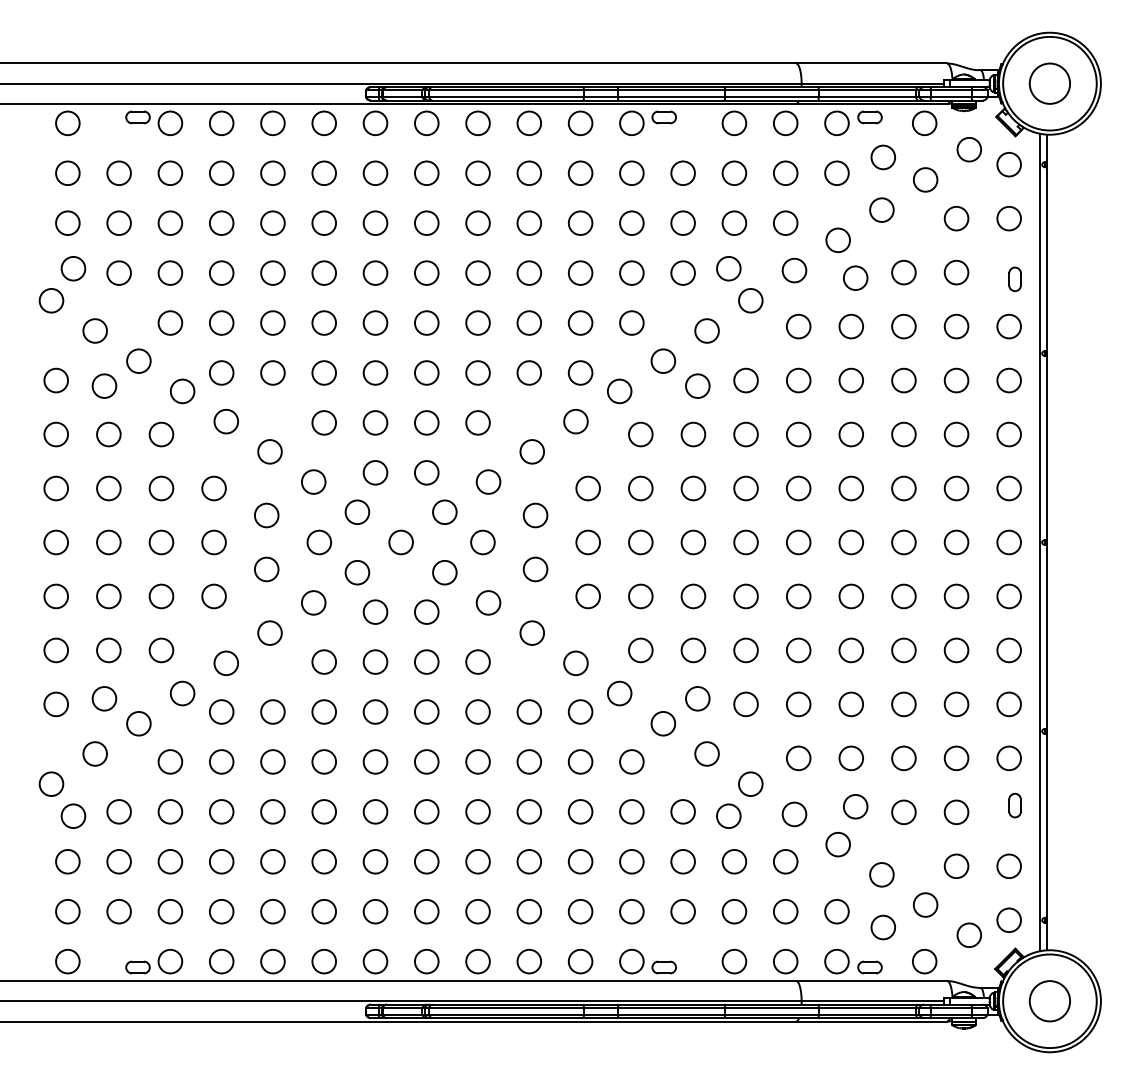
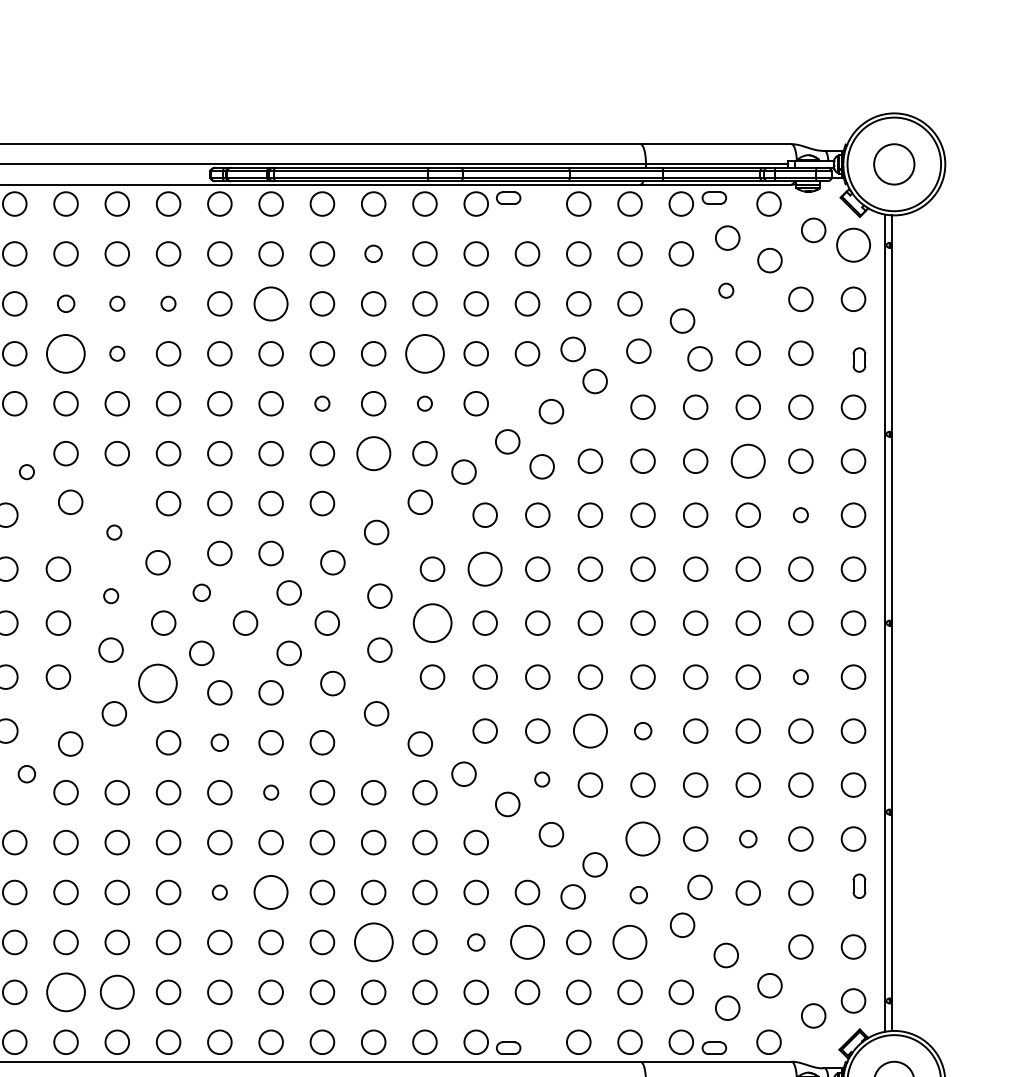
circle: (1008, 164) -> (852, 245), size x1.4
circle: (528, 172) -> (372, 253), size x0.7
circle: (881, 209) -> (725, 290), size x0.6
circle: (221, 222) -> (65, 303), size x0.7
circle: (272, 222) -> (116, 303), size x0.6
circle: (323, 222) -> (167, 303), size x0.6
circle: (426, 222) -> (270, 303), size x1.4
circle: (221, 272) -> (65, 353), size x1.6
circle: (272, 272) -> (116, 353), size x0.6
circle: (580, 272) -> (424, 353), size x1.6
circle: (477, 322) -> (321, 403), size x0.6
circle: (580, 322) -> (424, 403), size x0.6
circle: (528, 372) -> (372, 453), size x1.4
circle: (903, 380) -> (747, 461), size x1.4
circle: (182, 391) -> (26, 472), size x0.6
circle: (956, 434) -> (800, 515), size x0.6
circle: (269, 451) -> (113, 532), size x0.6
circle: (640, 488) -> (484, 569), size x1.4
circle: (357, 511) -> (201, 592), size x0.7
circle: (266, 515) -> (110, 596), size x0.6
circle: (587, 542) -> (431, 623), size x1.6
circle: (956, 596) -> (800, 677), size x0.6
circle: (313, 602) -> (157, 683), size x1.6
circle: (745, 650) -> (589, 731), size x1.4
circle: (798, 650) -> (642, 731), size x0.7
circle: (375, 661) -> (219, 742), size x0.7
circle: (182, 693) -> (26, 774), size x0.7
circle: (697, 698) -> (541, 779), size x0.6
circle: (426, 711) -> (270, 792), size x0.6
circle: (798, 758) -> (642, 839), size x1.4
circle: (903, 758) -> (747, 839), size x0.7
circle: (375, 811) -> (219, 892), size x0.6
circle: (426, 811) -> (270, 892), size x1.4
circle: (794, 814) -> (638, 895), size x0.7
circle: (528, 861) -> (372, 942), size x1.6
circle: (631, 861) -> (475, 942), size x0.7
circle: (682, 861) -> (526, 942), size x1.4
circle: (785, 861) -> (629, 942), size x1.4
circle: (221, 911) -> (65, 992), size x1.6
circle: (272, 911) -> (116, 992), size x1.4

